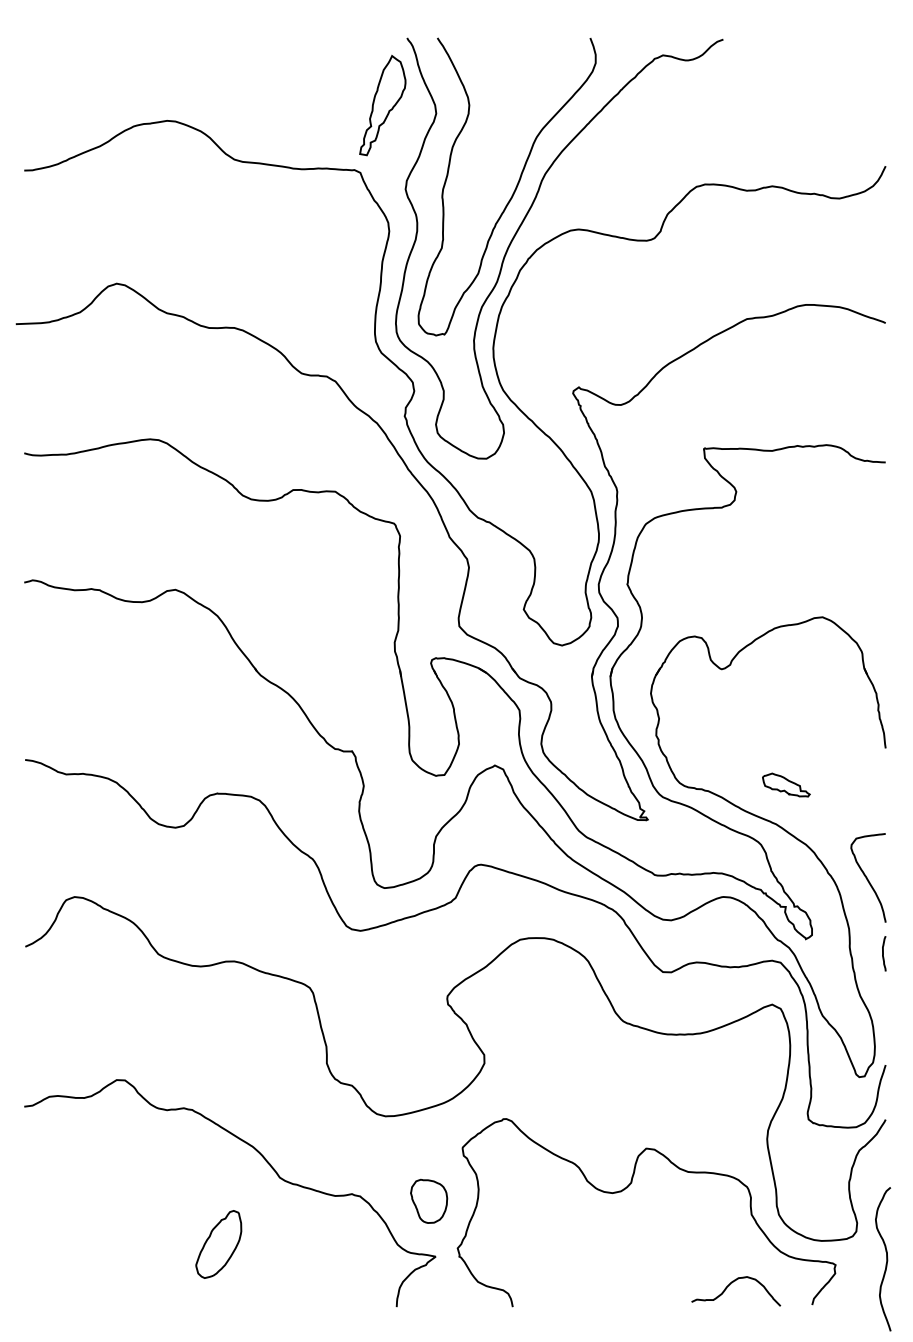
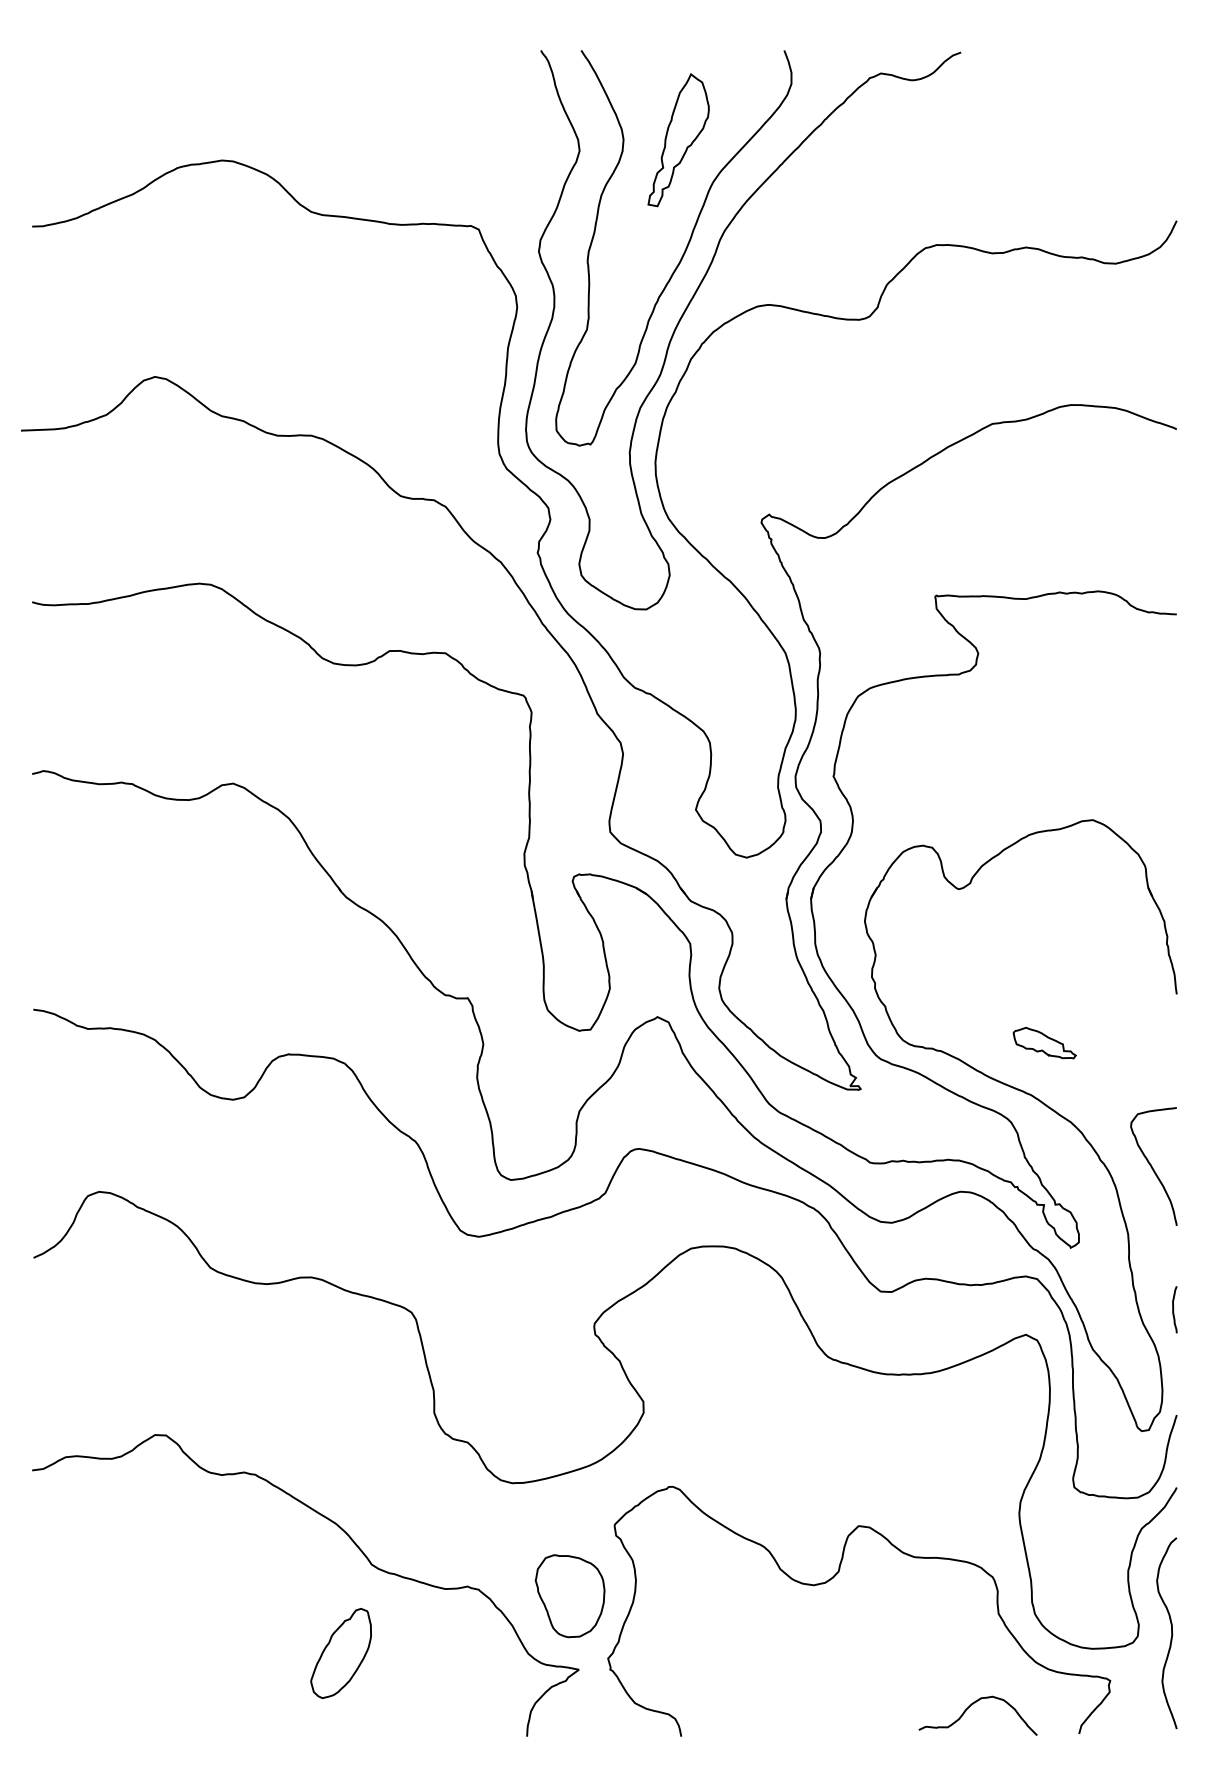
part: (382, 105) -> (678, 140), moved
curve: (883, 953) -> (1173, 1309), moved
part: (428, 1201) -> (569, 1596), size x1.43
part: (218, 1244) -> (340, 1653), moved
curve: (886, 1259) -> (1171, 1633), moved

